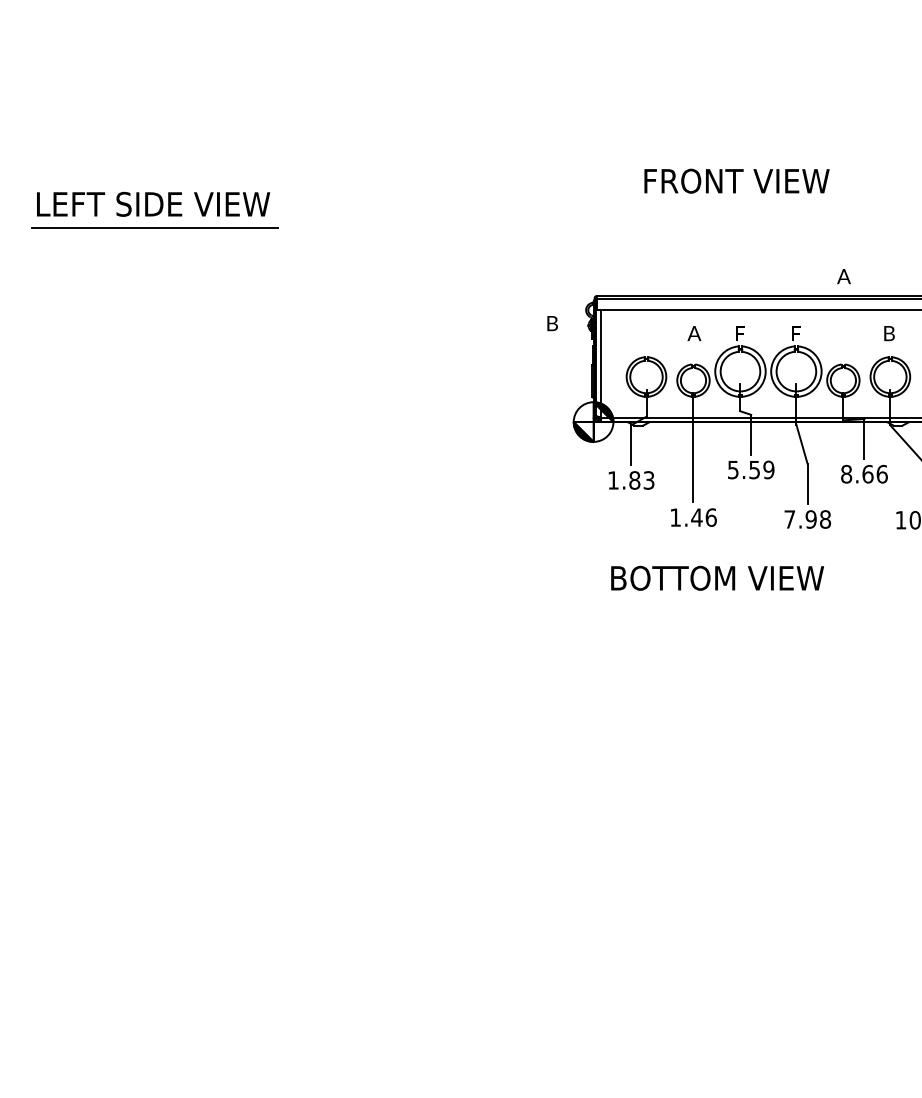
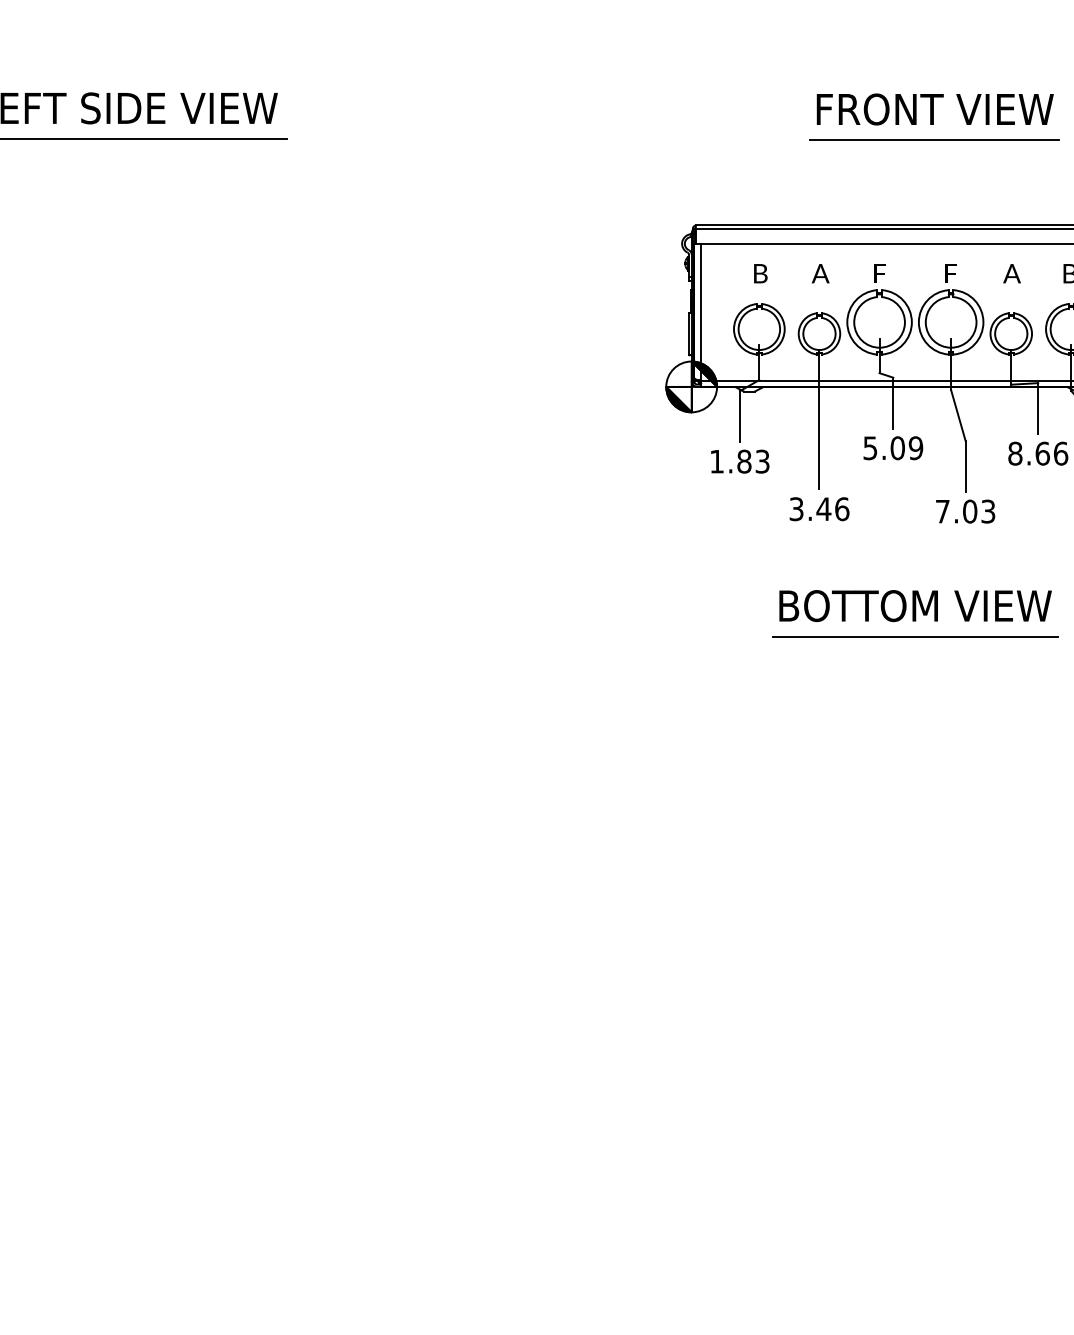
text: (736, 180) -> (934, 108), moved
line: (783, 229) -> (934, 140), added
text: (843, 276) -> (1011, 273), moved
text: (552, 323) -> (760, 273), moved
text: (754, 469) -> (897, 447), 5.59 -> 5.09
text: (675, 517) -> (796, 509), 1.46 -> 3.46
text: (818, 519) -> (979, 511), 7.98 -> 7.03
text: (717, 577) -> (915, 604), moved
line: (767, 617) -> (914, 636), added

